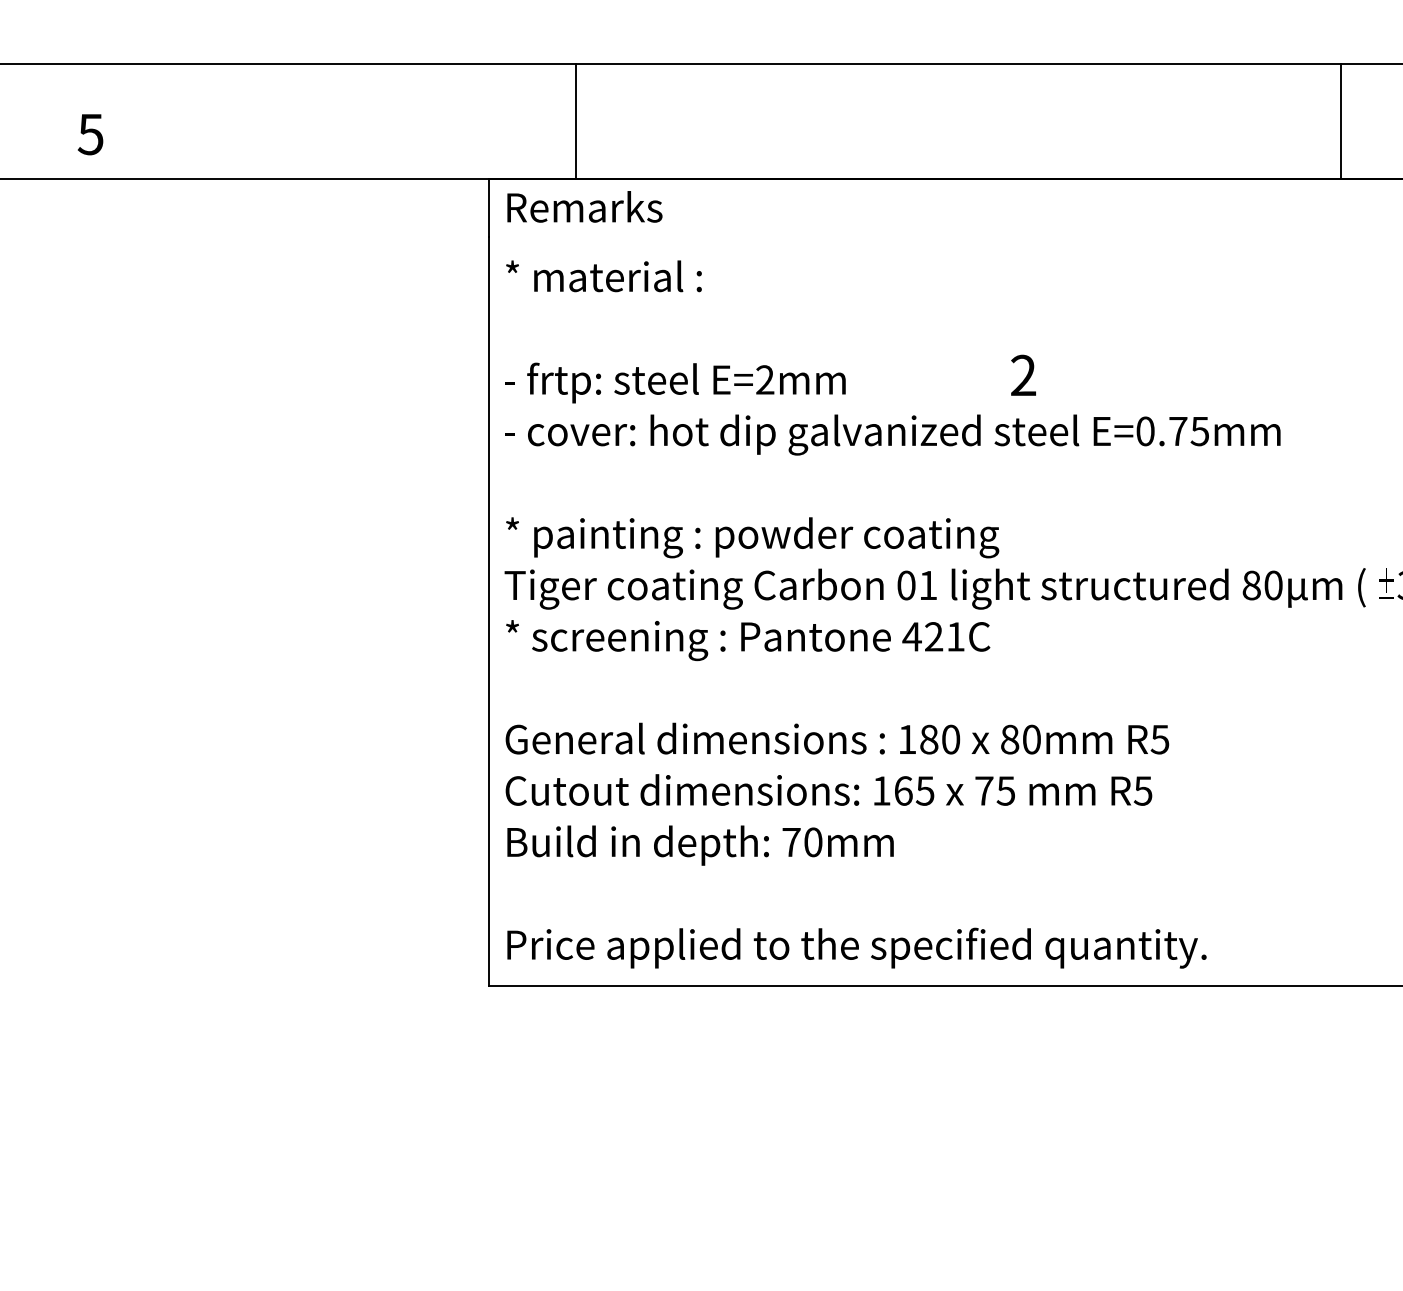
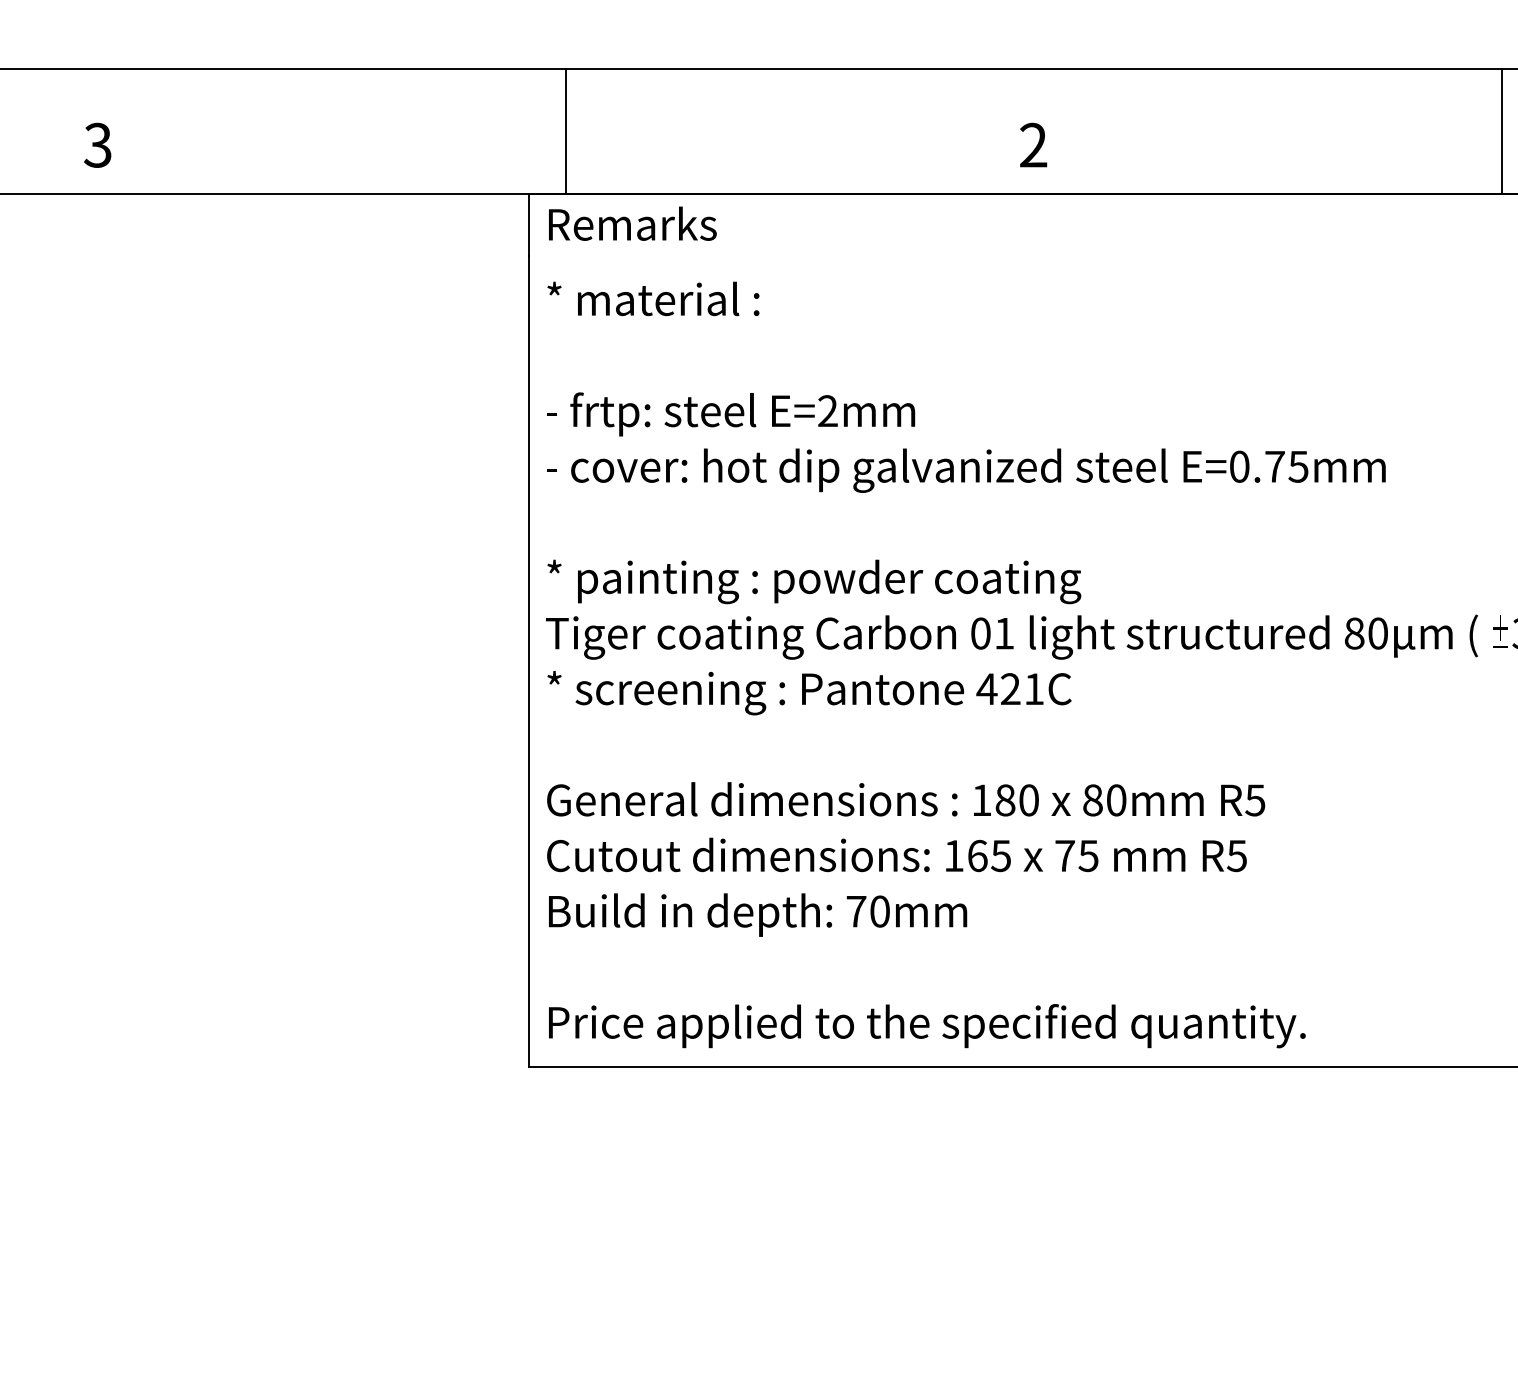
line: (576, 120) -> (566, 130), moved
line: (1341, 120) -> (1501, 130), moved
text: (90, 133) -> (97, 144), 5 -> 3
text: (1023, 374) -> (1033, 144), moved

